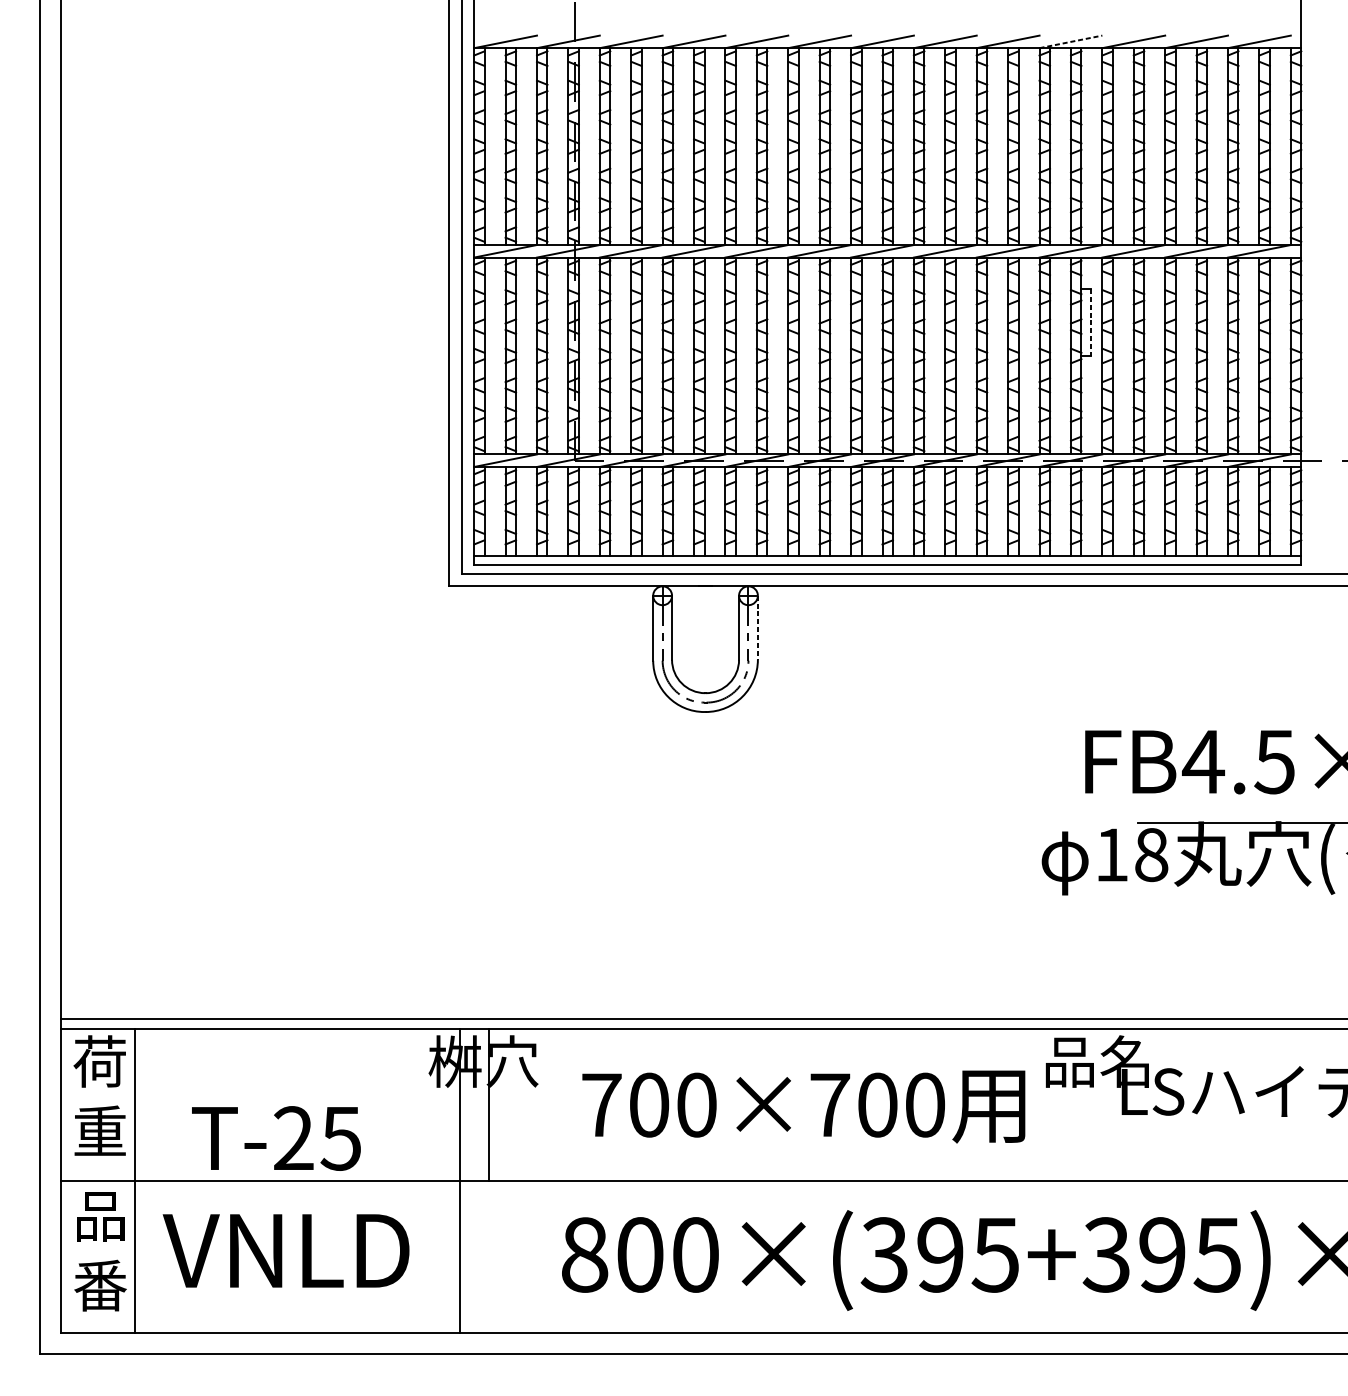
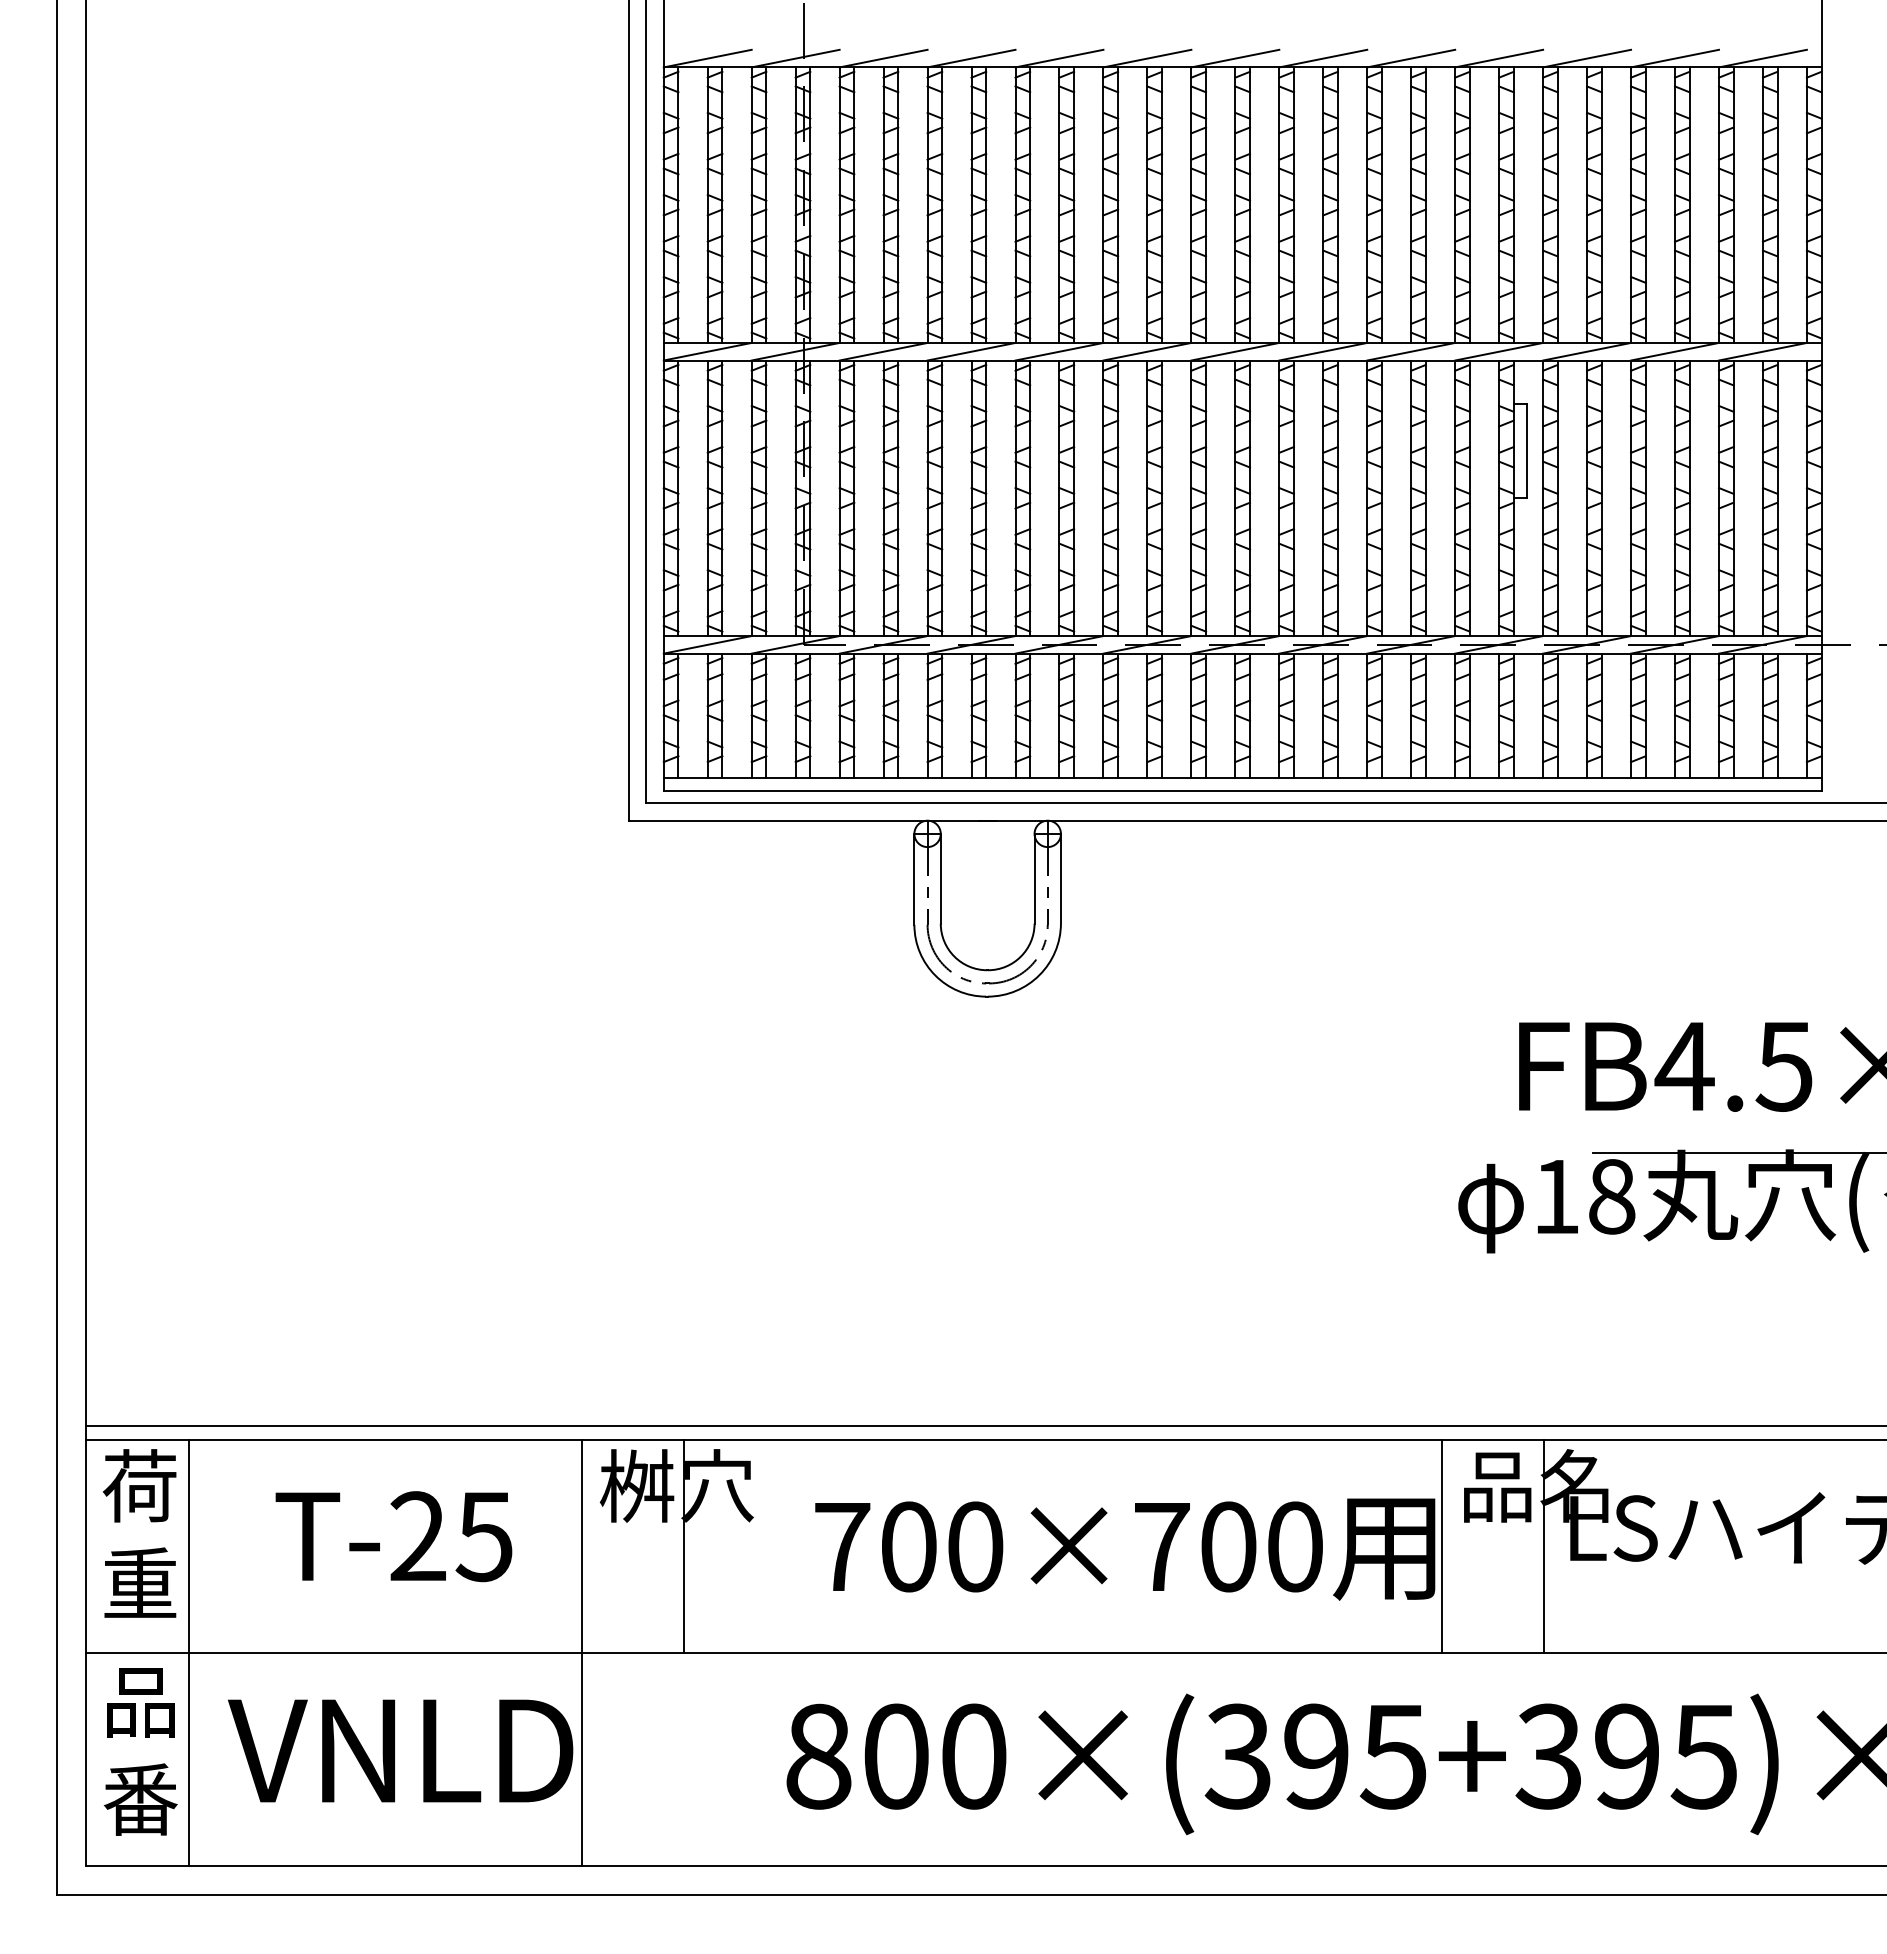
line: (1071, 41) -> (1499, 58), dashed -> solid
line: (1091, 322) -> (1527, 451), dashed -> solid
line: (757, 627) -> (1060, 878), dashed -> solid
line: (1029, 1104) -> (1441, 1545), added
line: (1103, 1104) -> (1544, 1545), added
text: (276, 1138) -> (393, 1536), moved
line: (460, 1180) -> (581, 1652), moved

